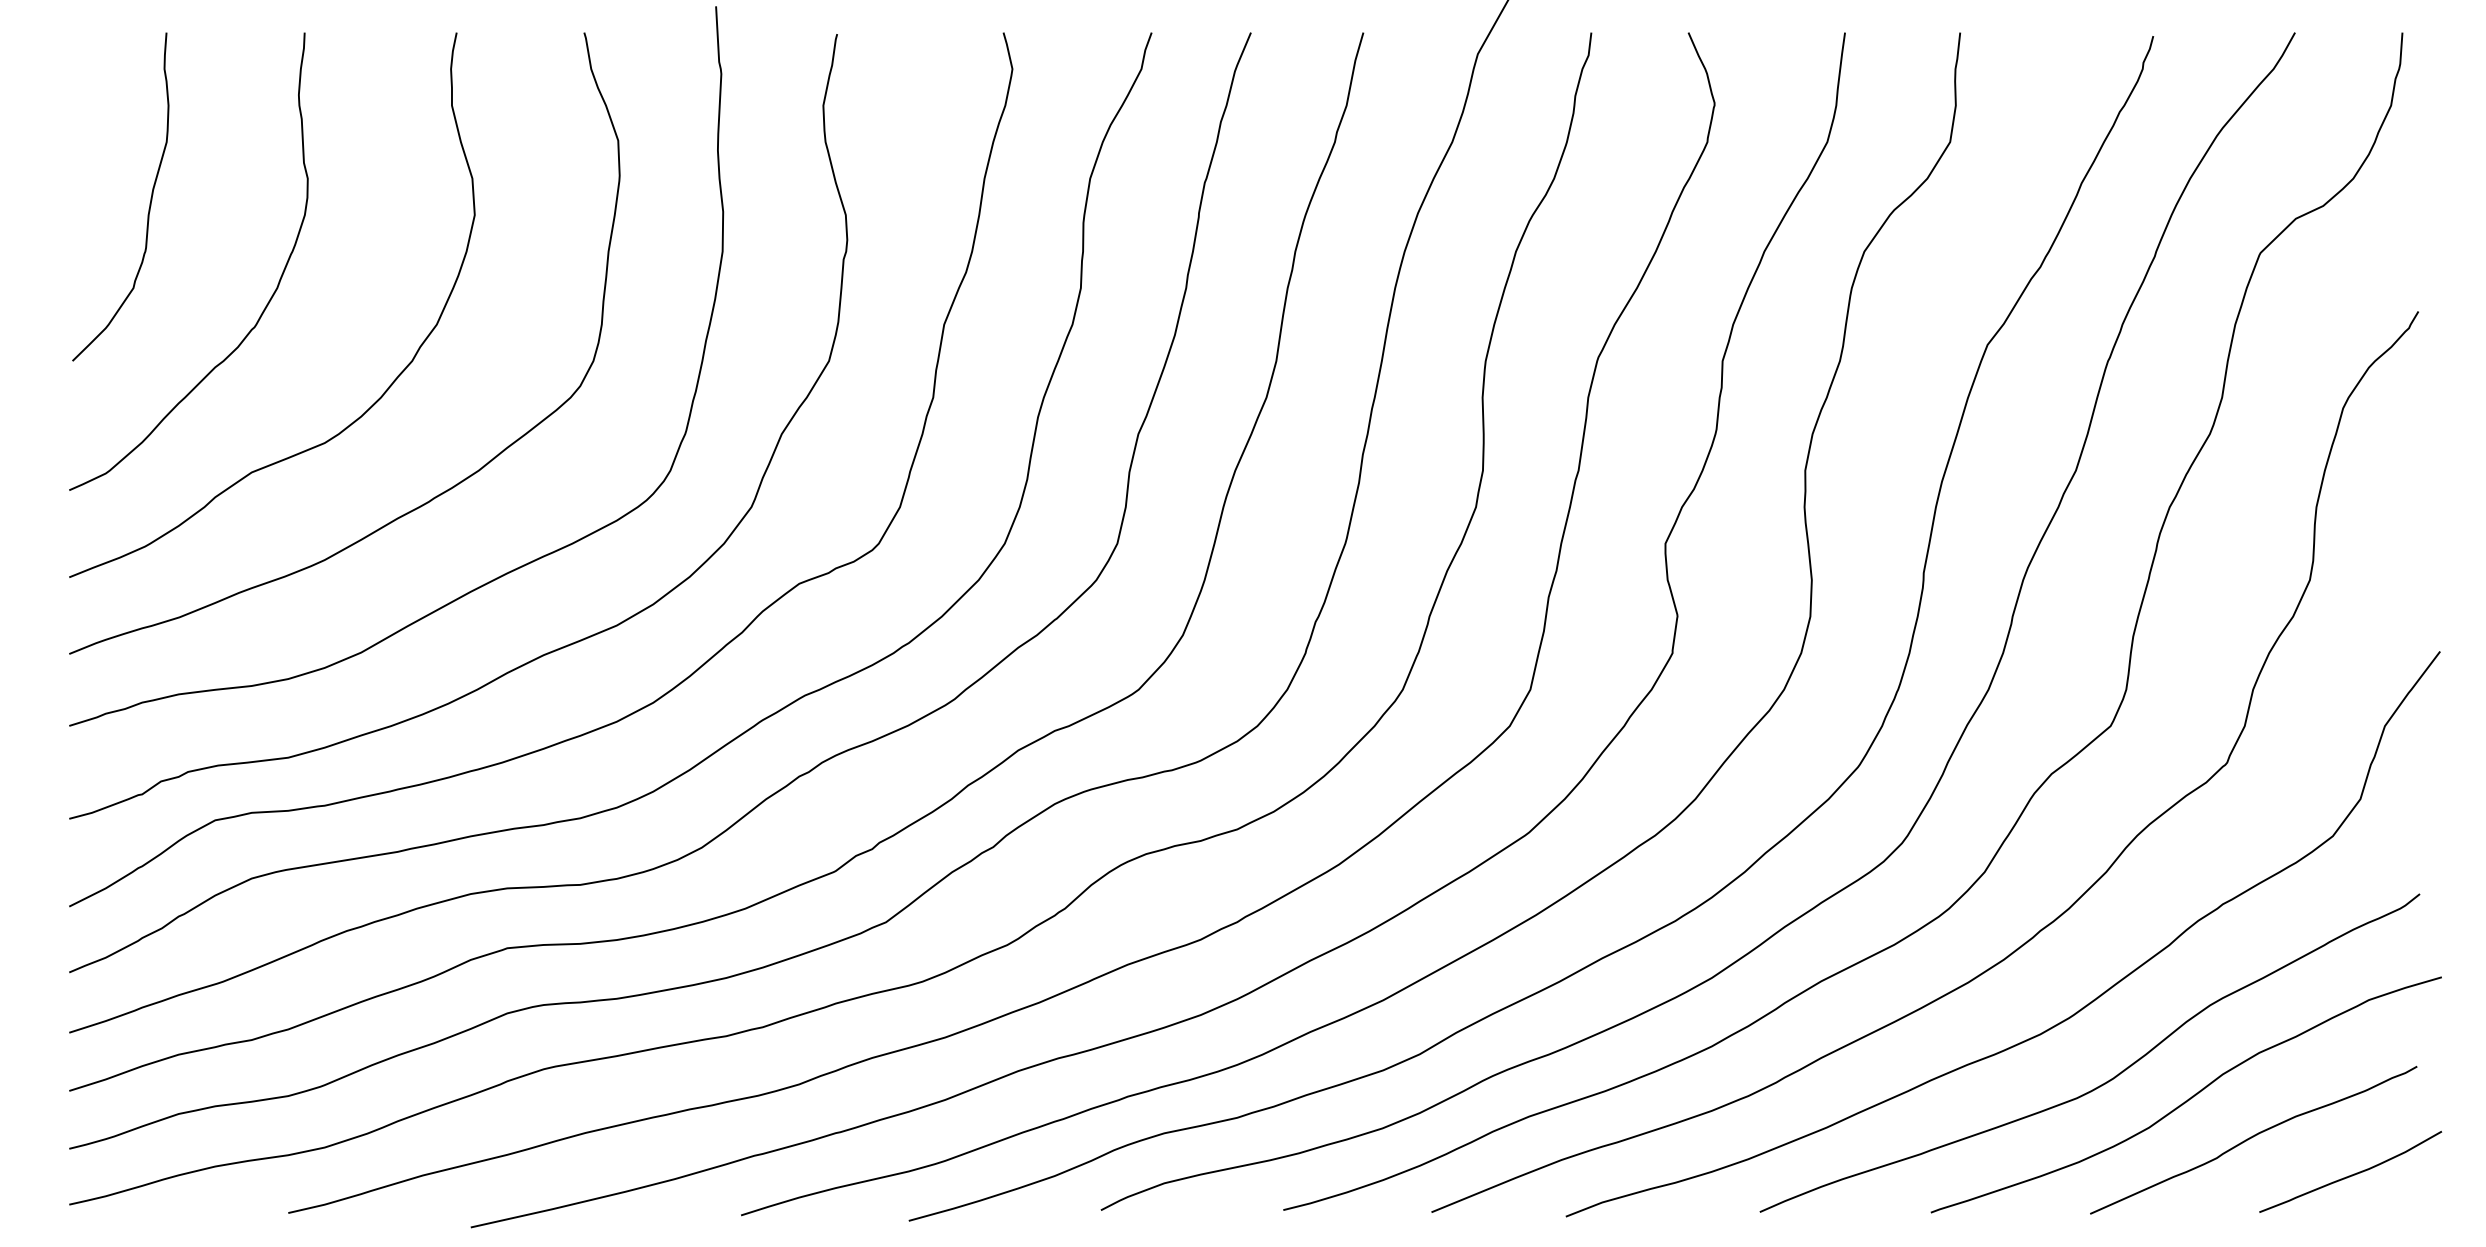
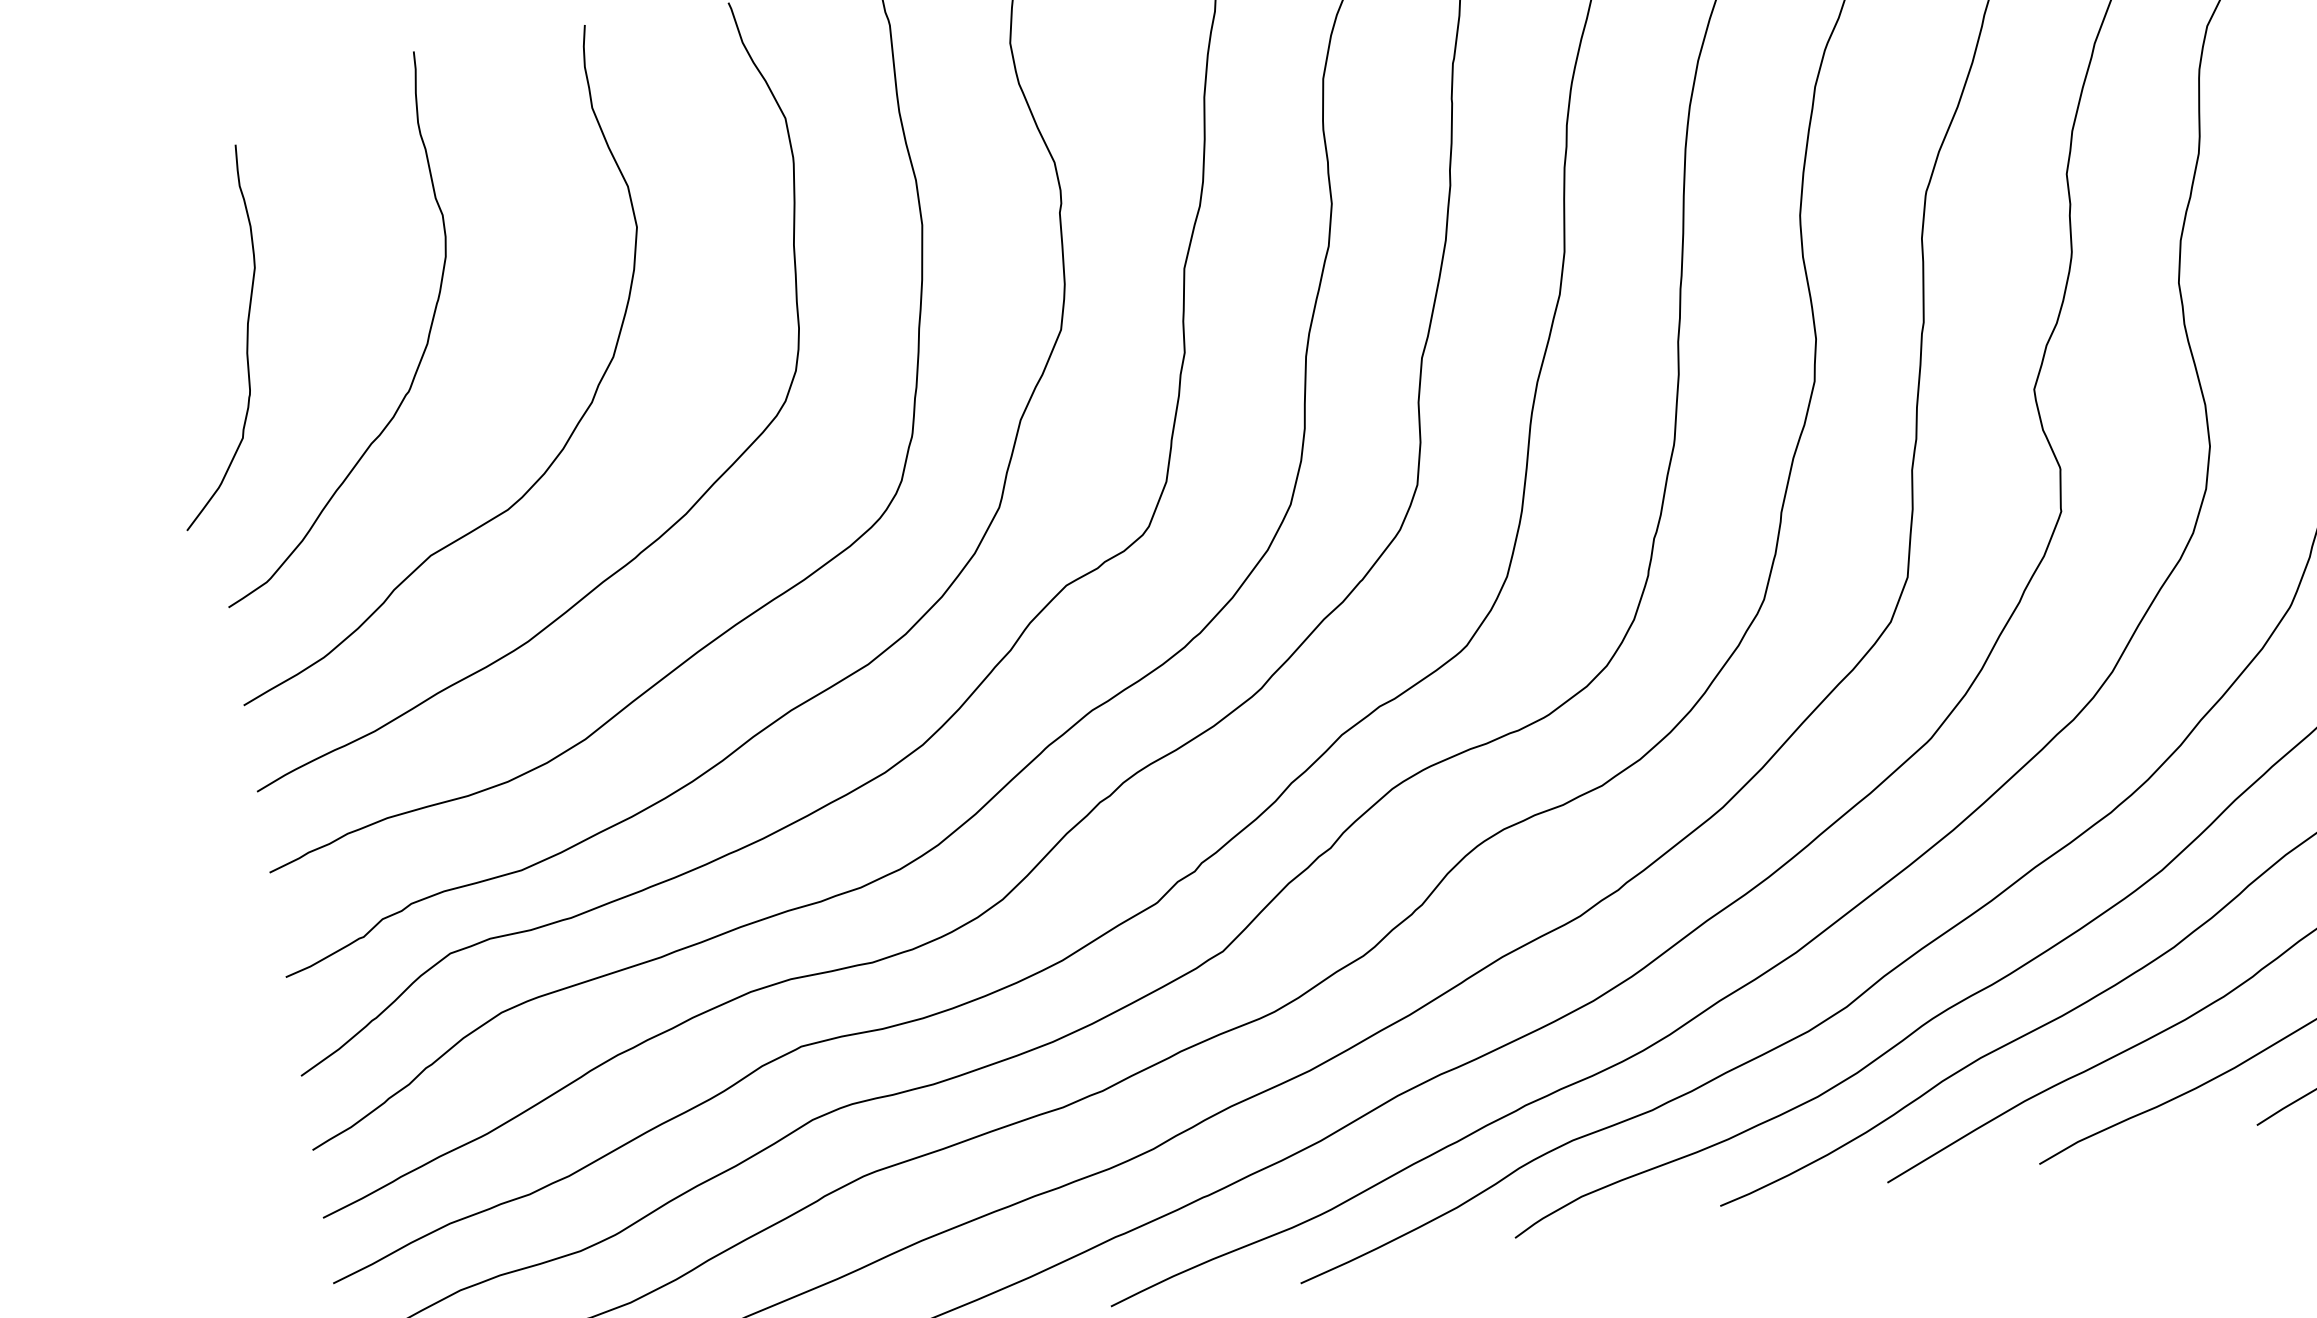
curve: (149, 203) -> (246, 340), moved

